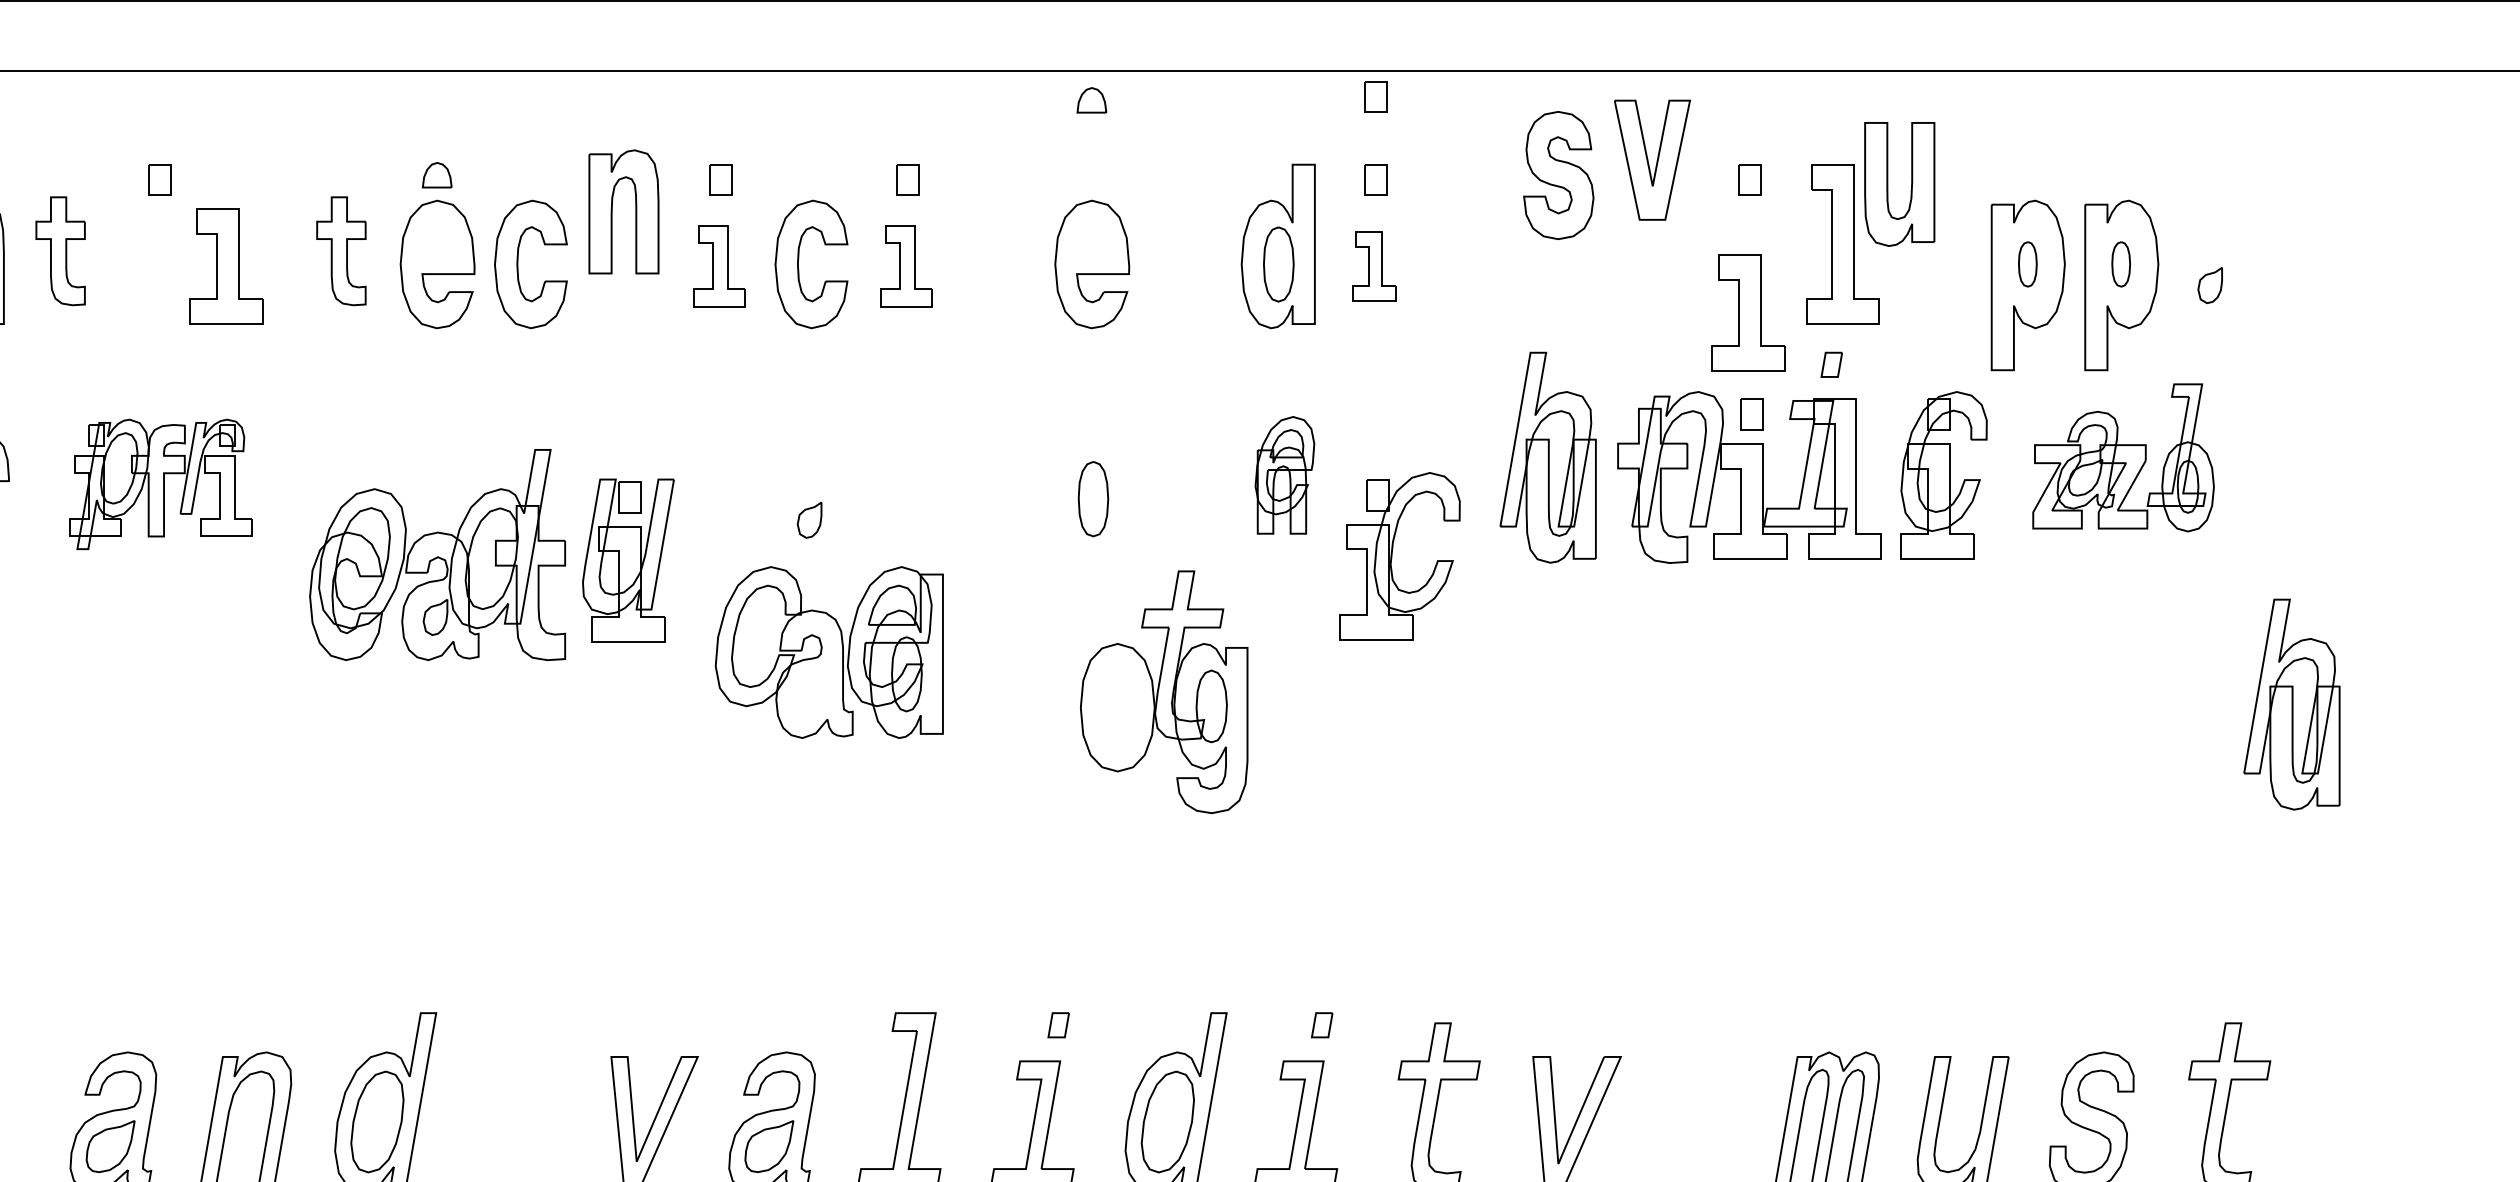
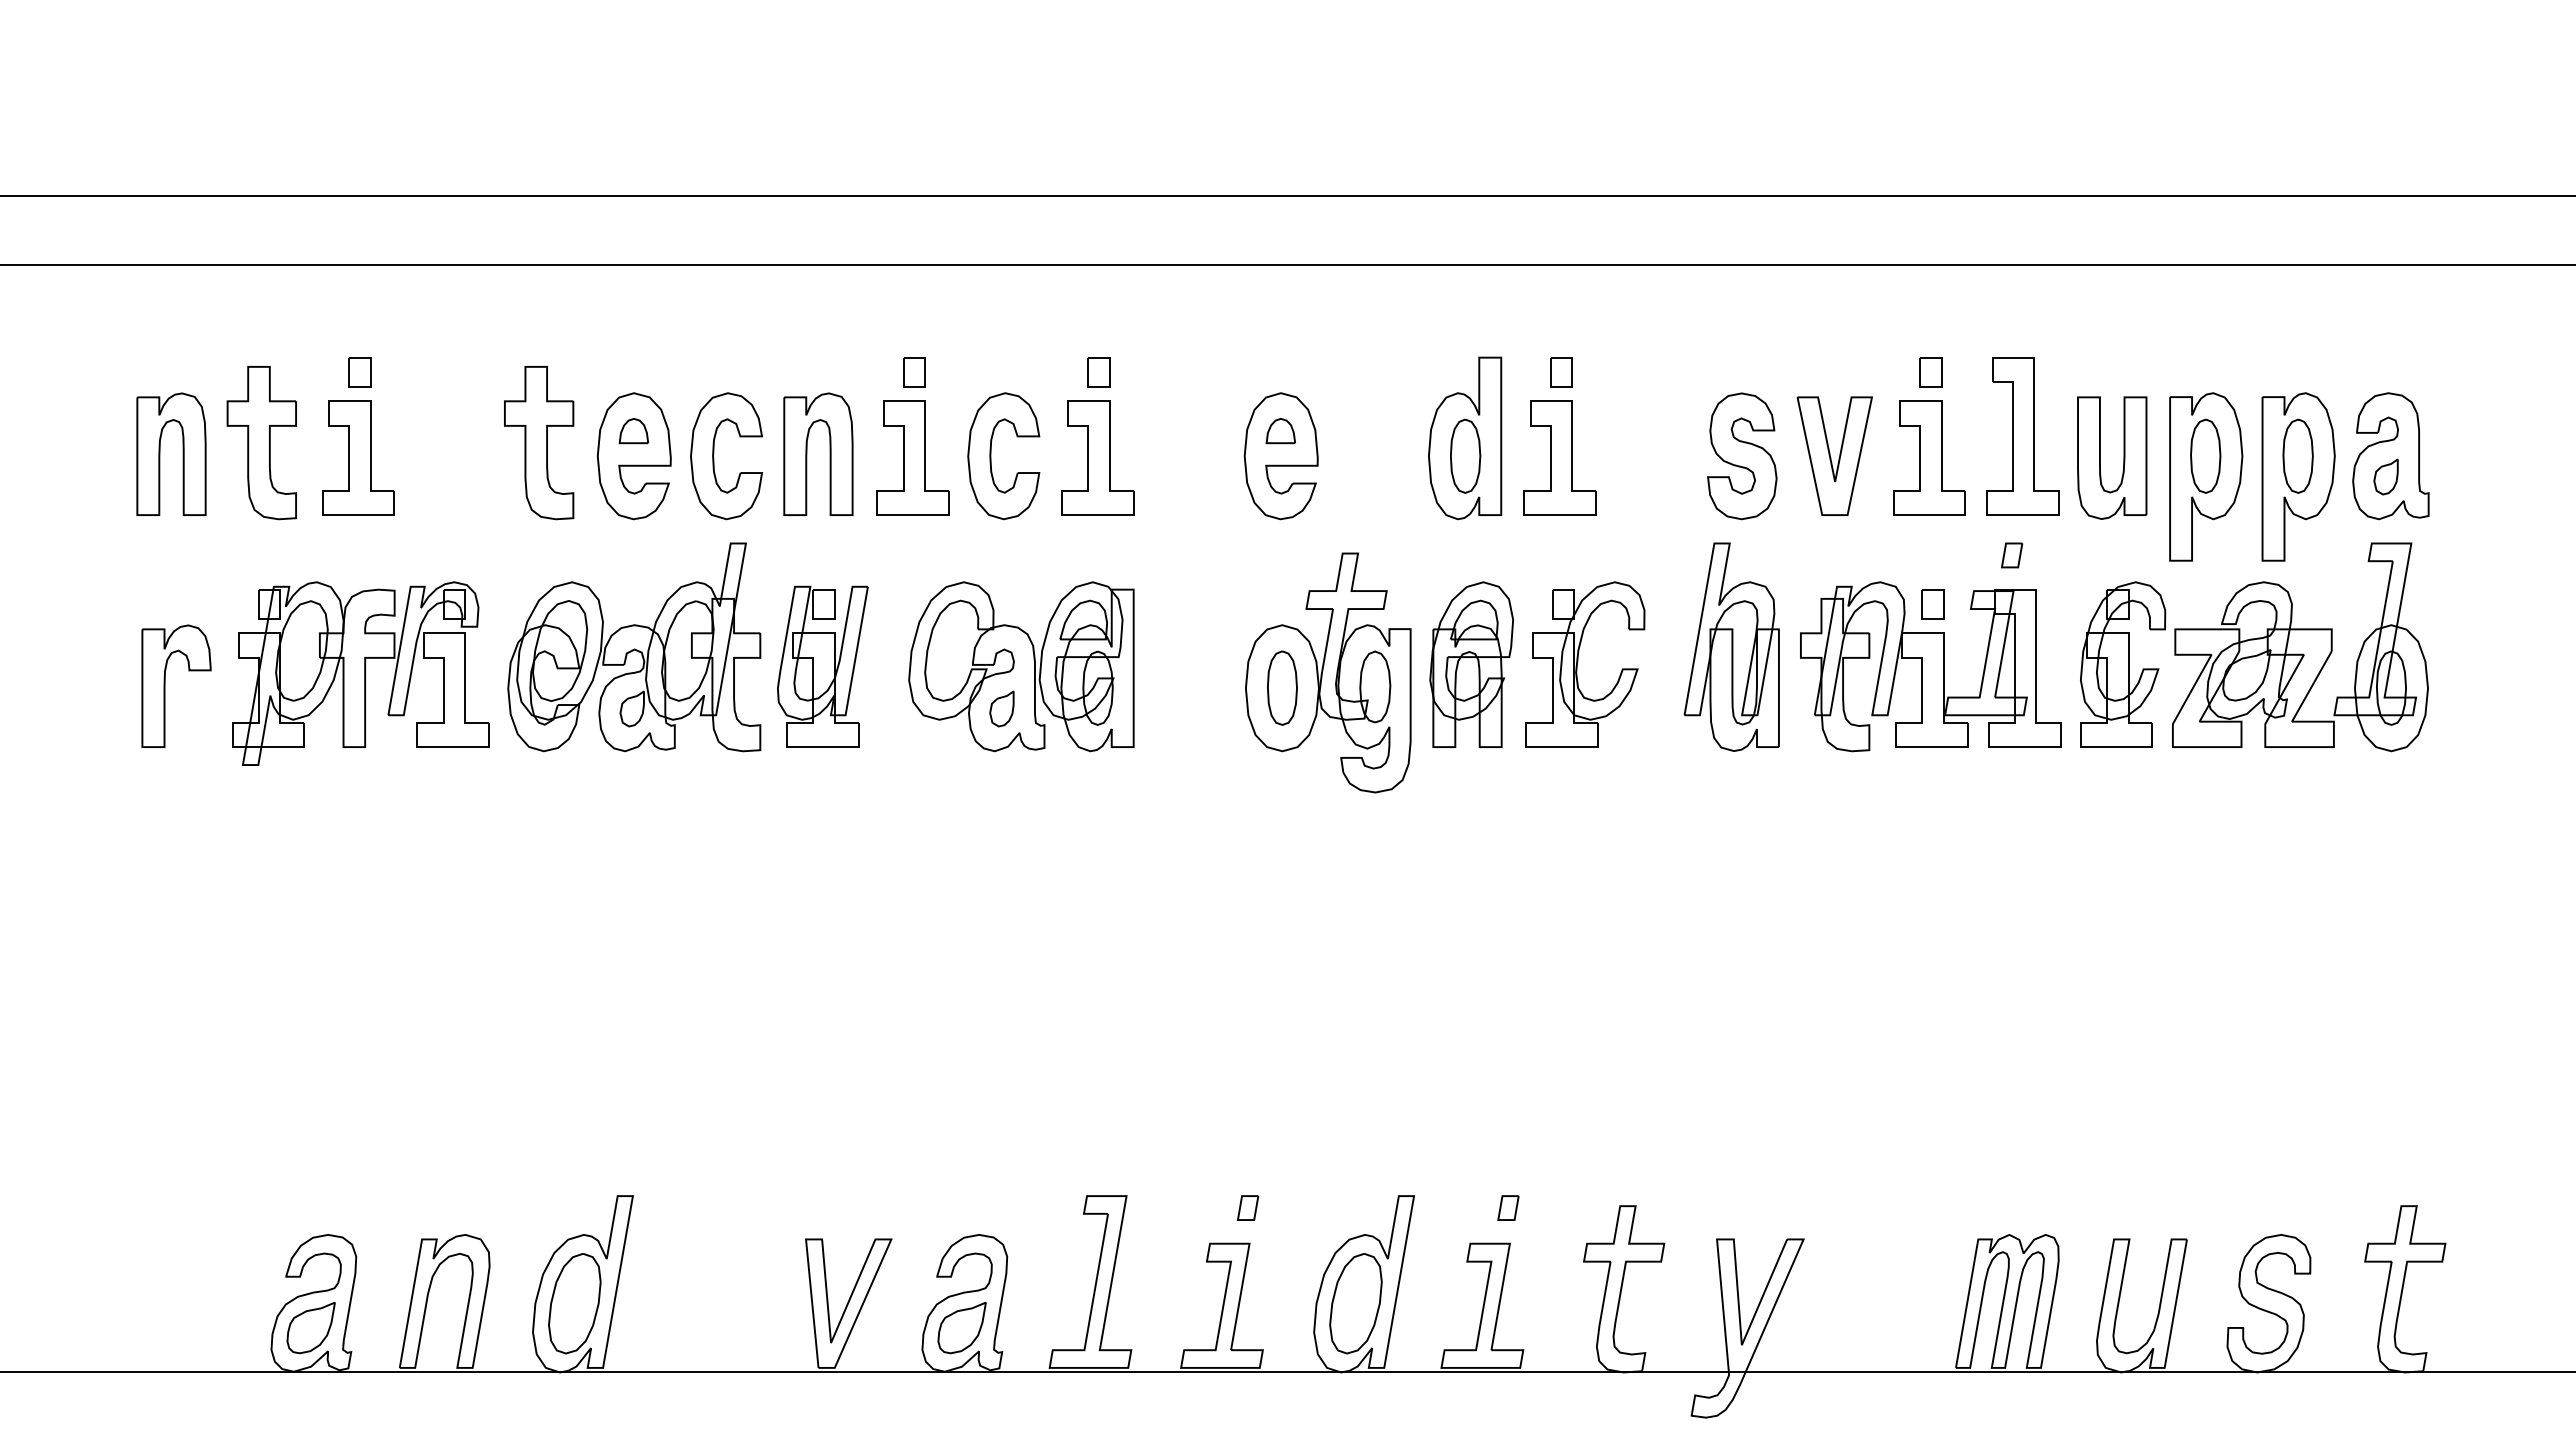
part: (1375, 96) -> (1561, 290), removed
part: (1091, 100) -> (1280, 431), moved
part: (1652, 159) -> (1834, 455), moved
part: (436, 175) -> (633, 431), moved
part: (1559, 175) -> (1742, 456), moved
part: (1911, 183) -> (2123, 457), moved
part: (612, 211) -> (807, 453), moved
part: (60, 251) -> (261, 443), size x1.43
part: (341, 251) -> (539, 443), size x1.43
part: (2027, 263) -> (2205, 455), size x1.67
part: (2120, 263) -> (2297, 455), size x1.67
part: (2214, 264) -> (2390, 456), added
part: (226, 265) -> (358, 457), moved
part: (719, 265) -> (912, 457), size x1.43
part: (906, 265) -> (1097, 457), size x1.43
part: (1373, 265) -> (1559, 457), size x1.67
part: (1748, 312) -> (1929, 457), moved
part: (2123, 458) -> (2300, 647), size x1.43
part: (1284, 475) -> (1471, 664), size x1.43
part: (160, 484) -> (360, 673), size x1.43
part: (1393, 553) -> (1578, 661), moved
part: (437, 555) -> (634, 647), moved
part: (628, 560) -> (822, 666), moved
part: (829, 652) -> (1021, 666), moved
part: (1164, 691) -> (1328, 672), moved
part: (2291, 703) -> (2466, 890), removed

